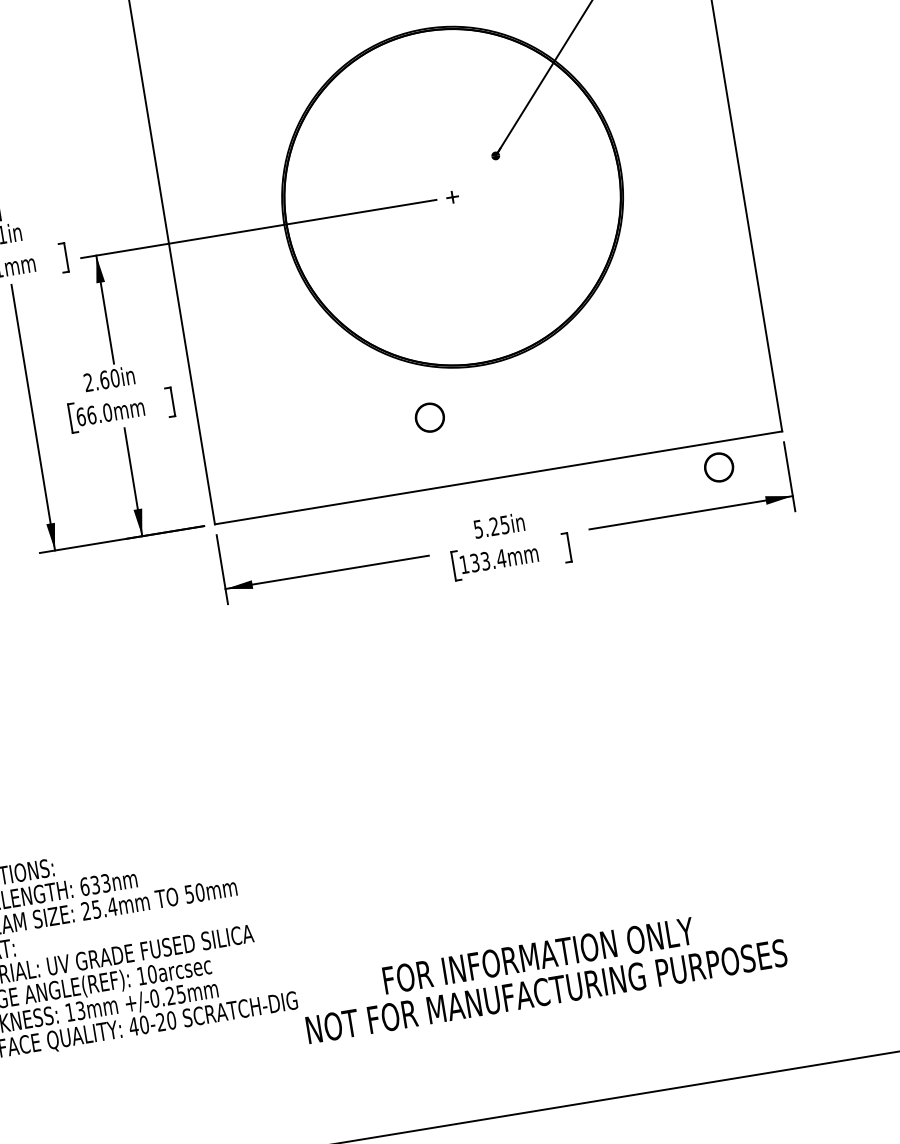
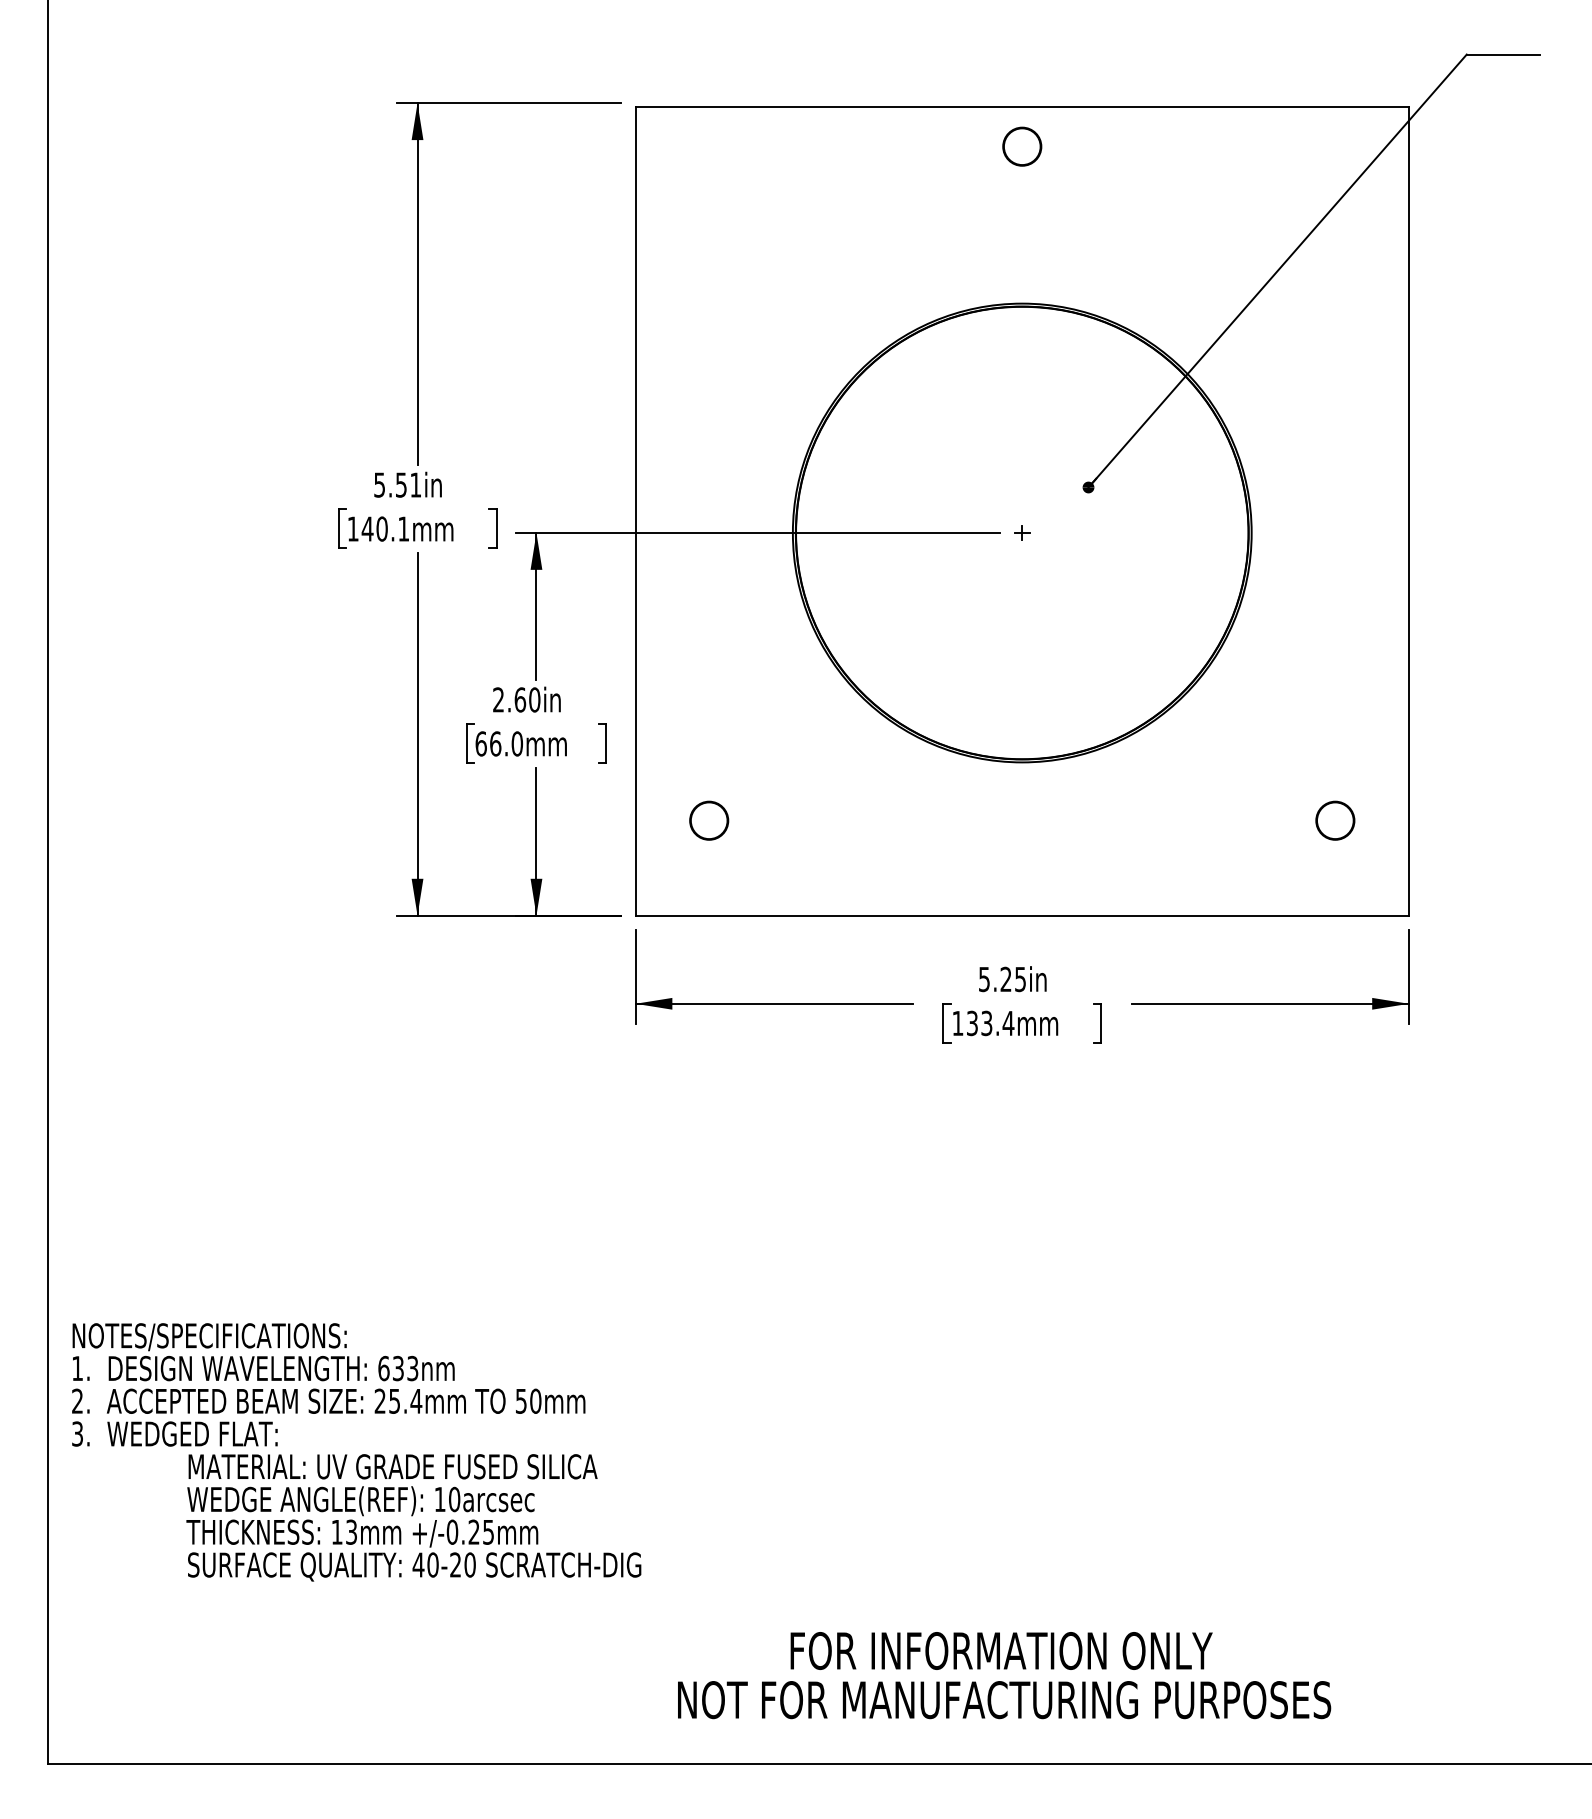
circle: (430, 417) -> (709, 820), moved
circle: (719, 467) -> (1335, 820), moved
text: (543, 973) -> (1004, 1675), moved

